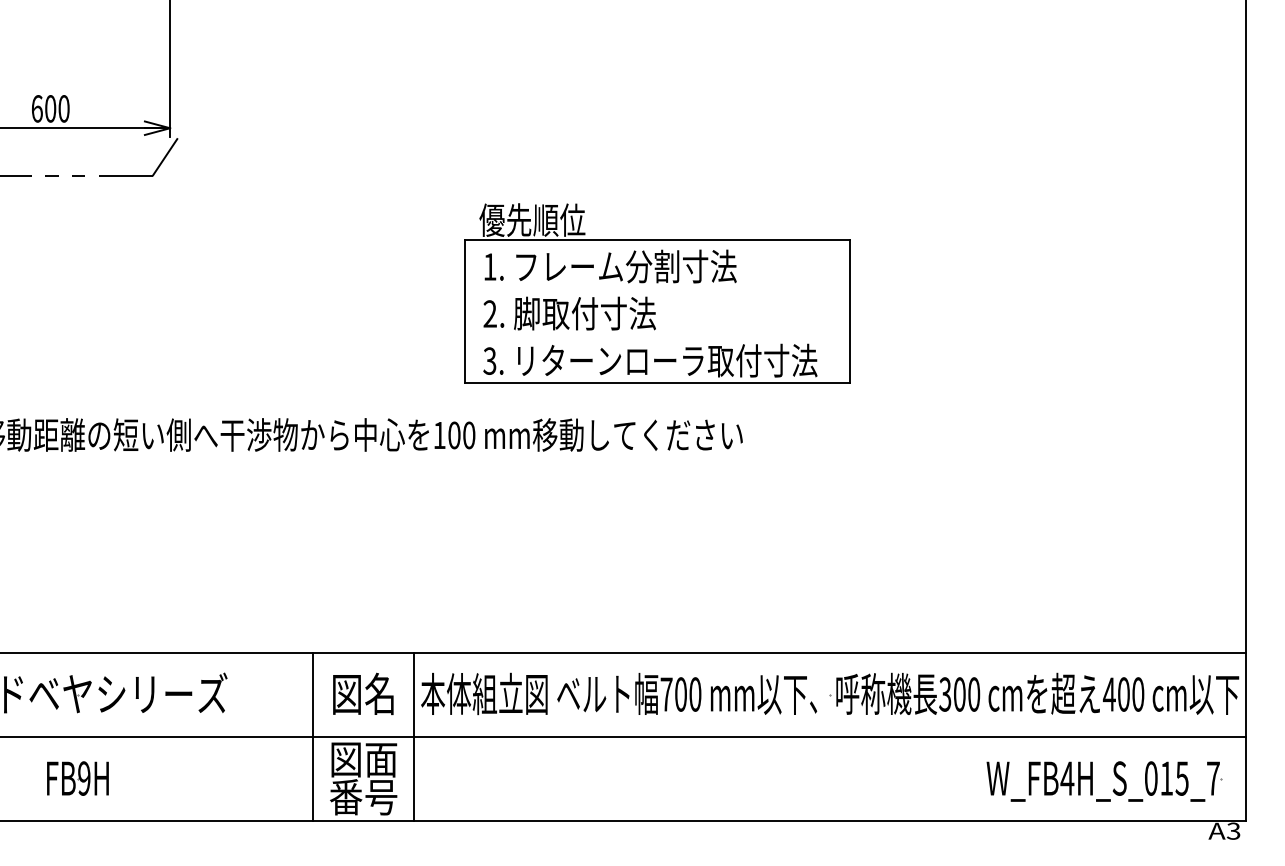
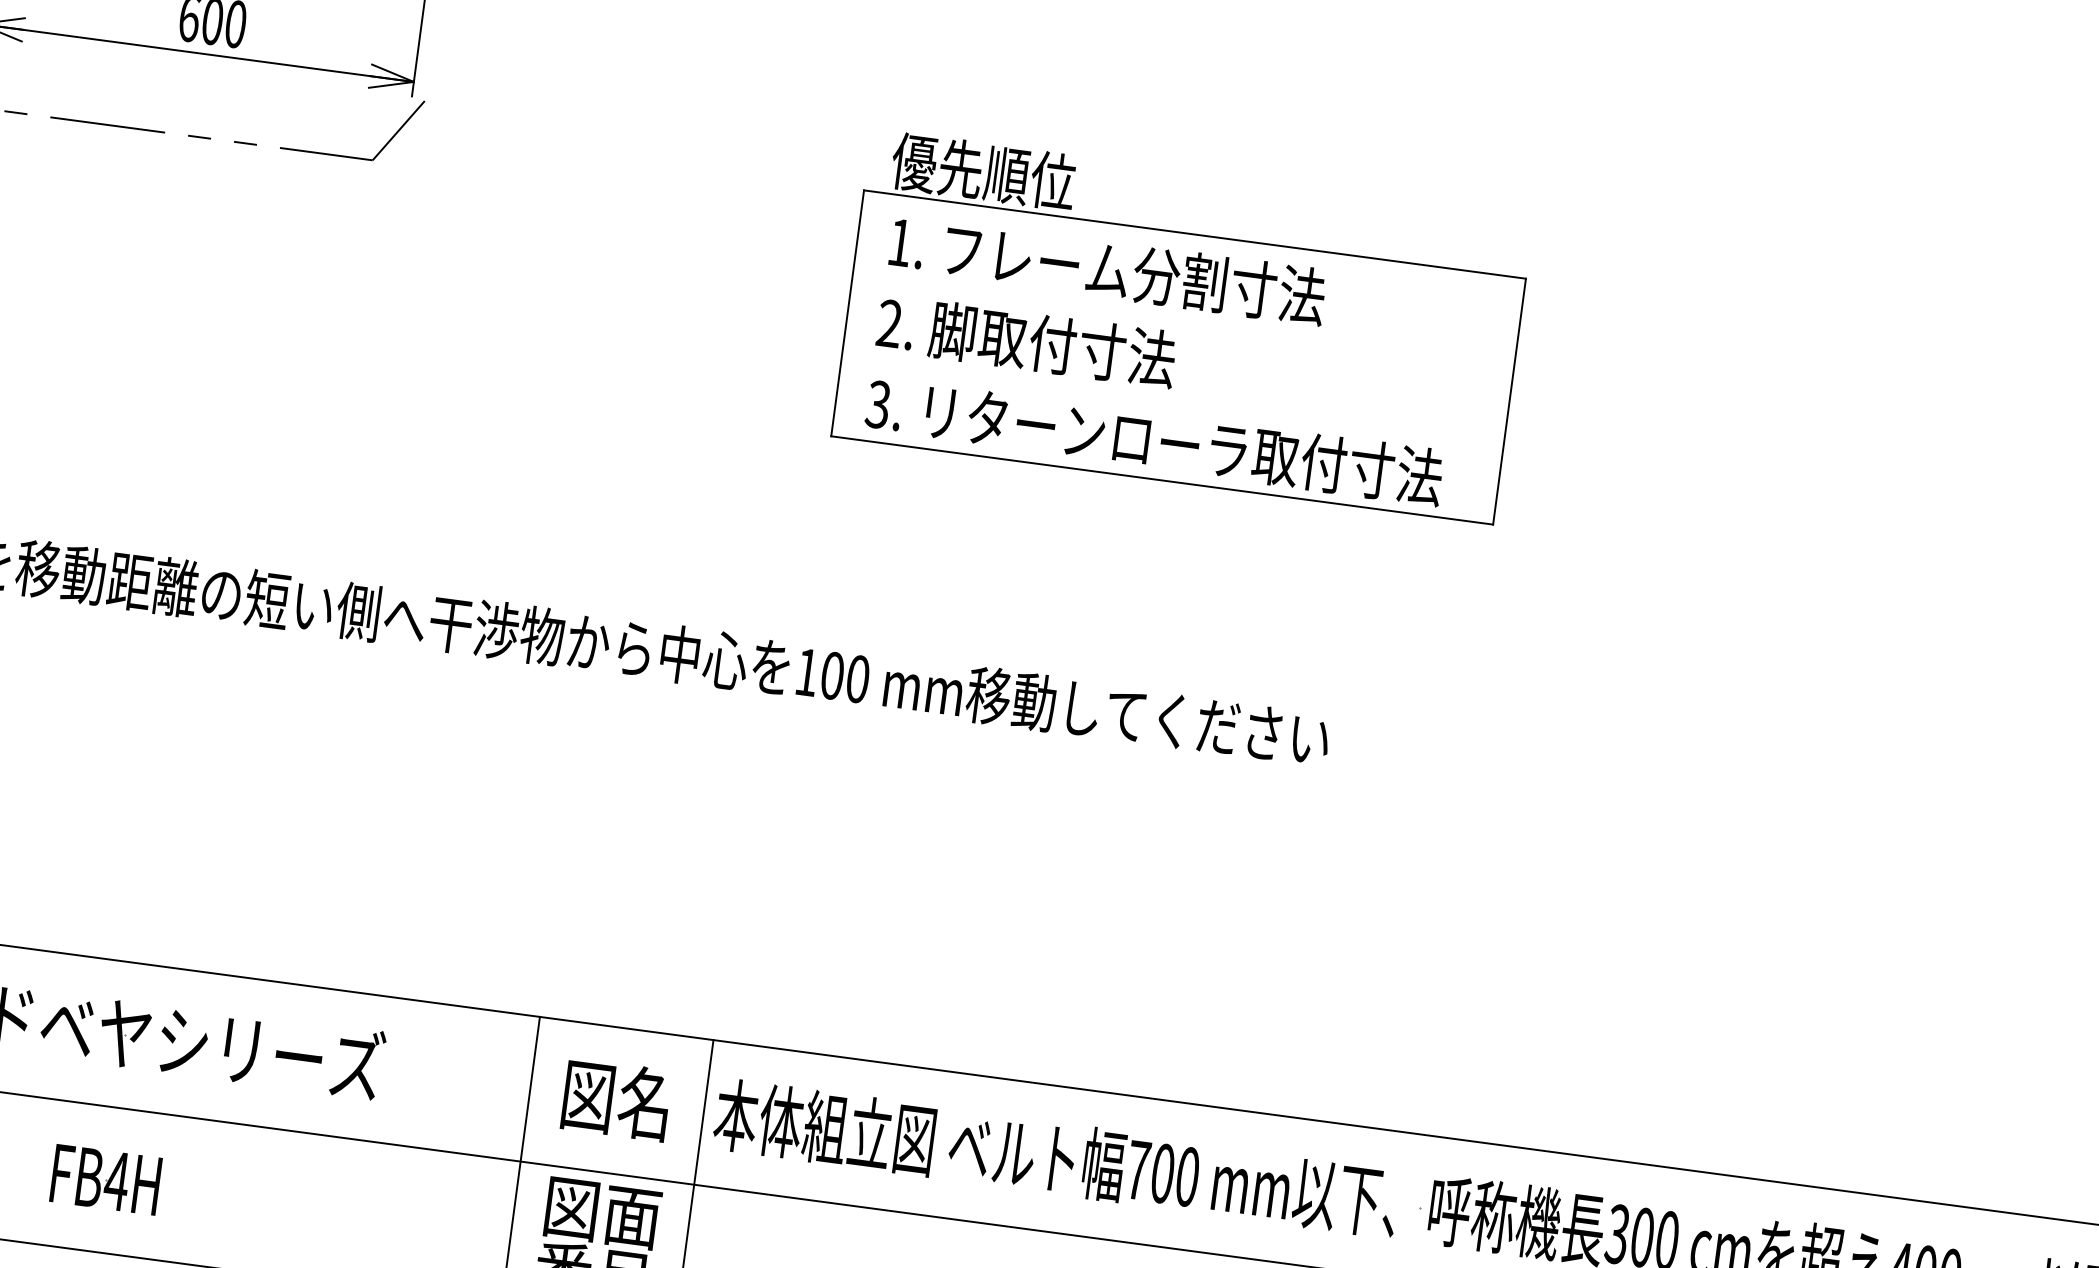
part: (657, 293) -> (1182, 326), moved
text: (84, 778) -> (117, 1181), FB9H -> FB4H

